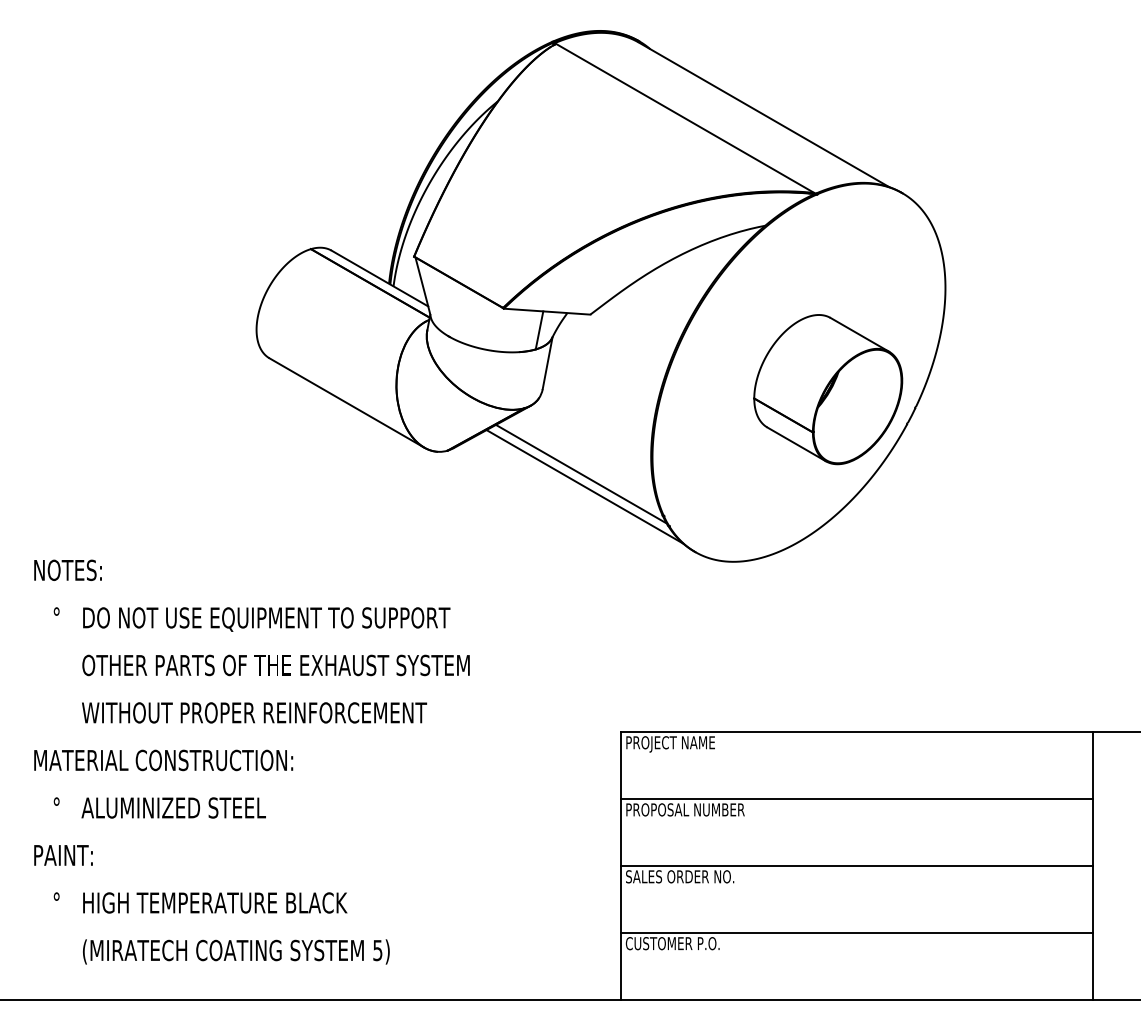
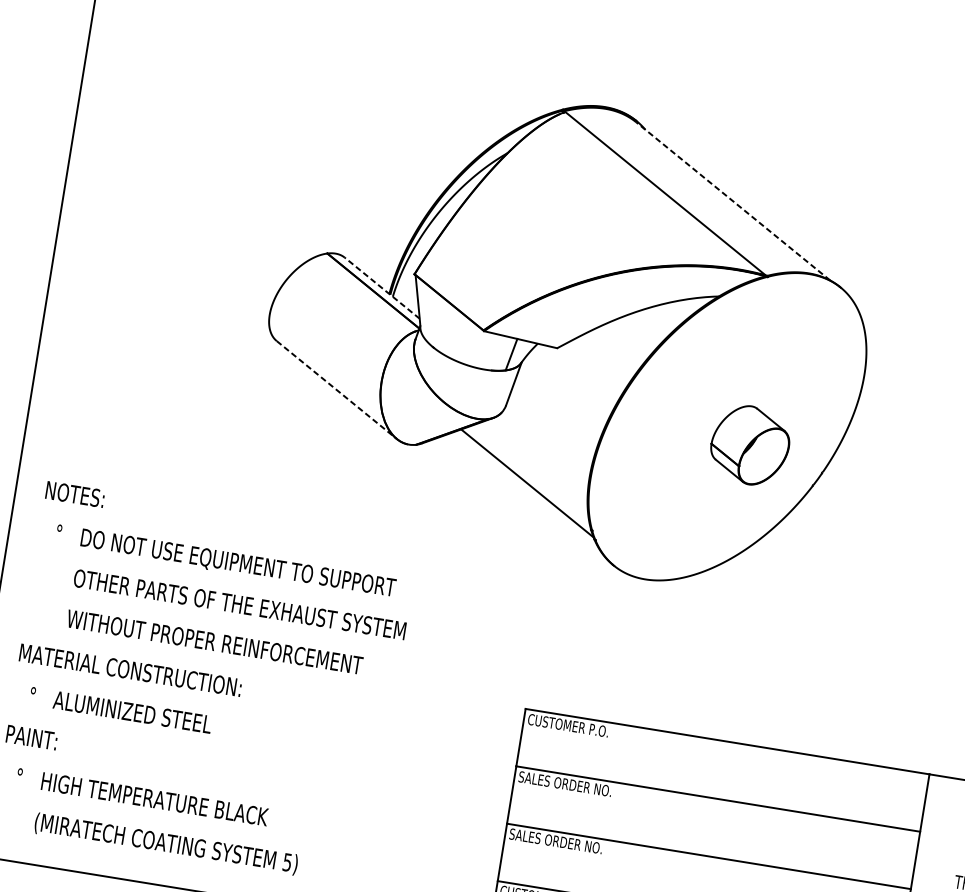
line: (763, 114) -> (732, 201), solid -> dashed
line: (379, 278) -> (381, 288), solid -> dashed
part: (828, 389) -> (750, 445), size x0.6
line: (347, 403) -> (337, 390), solid -> dashed
line: (584, 486) -> (528, 494), removed
text: (672, 744) -> (567, 727), PROJECT NAME -> CUSTOMER P.O.
text: (685, 809) -> (570, 784), PROPOSAL NUMBER -> SALES ORDER NO.

